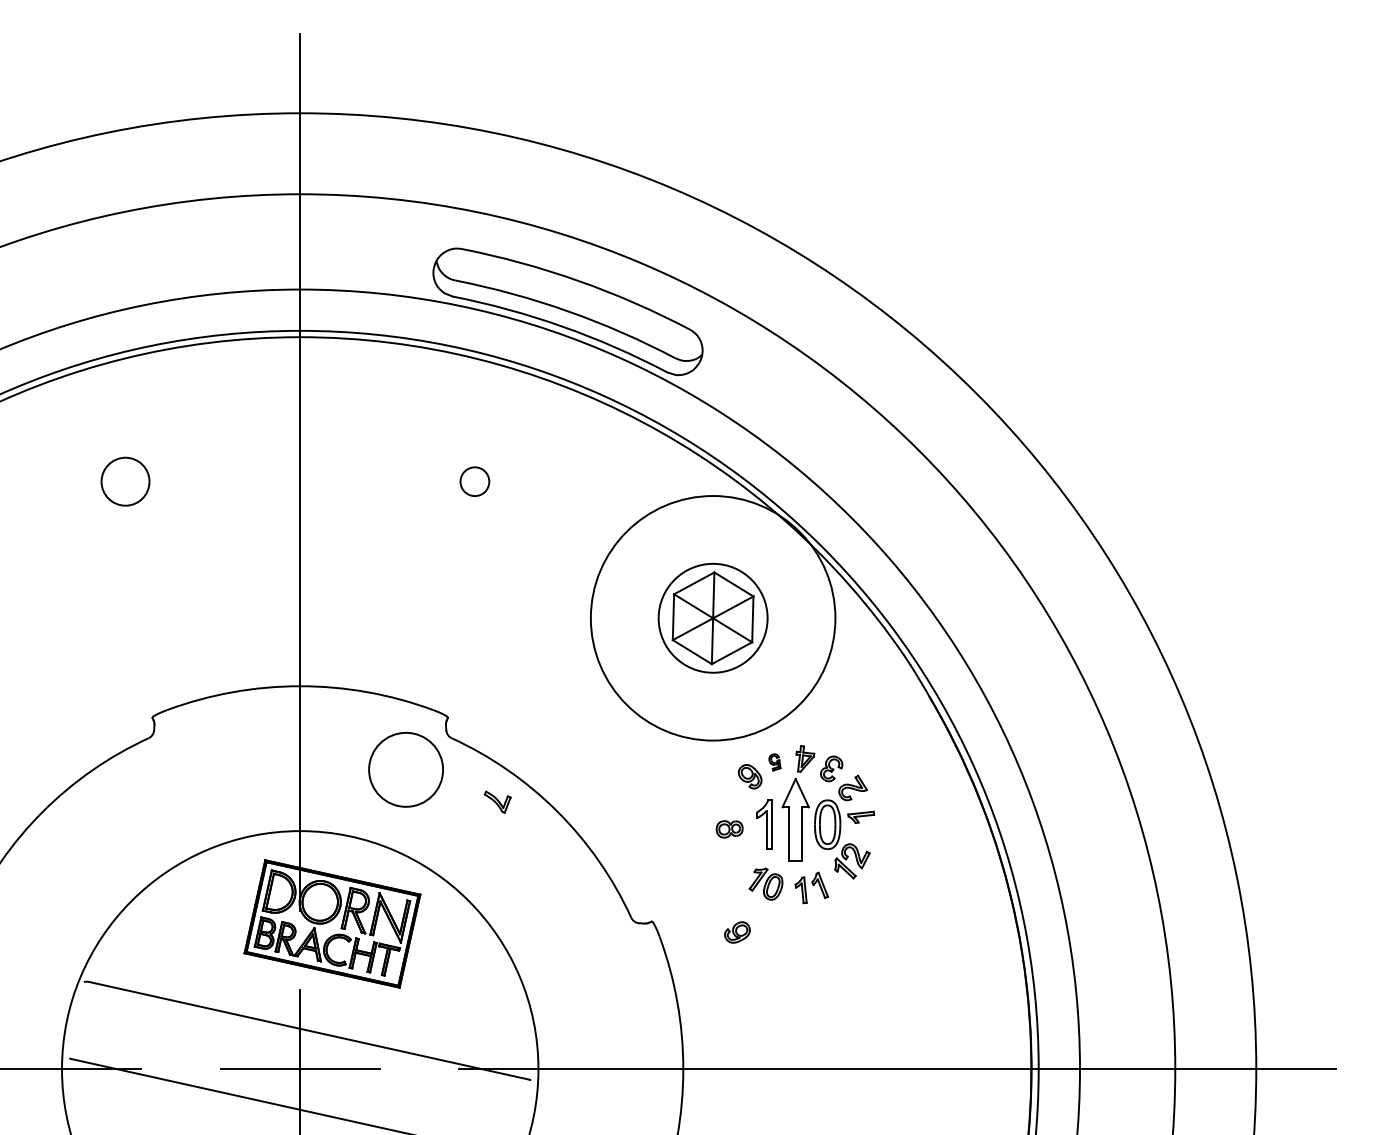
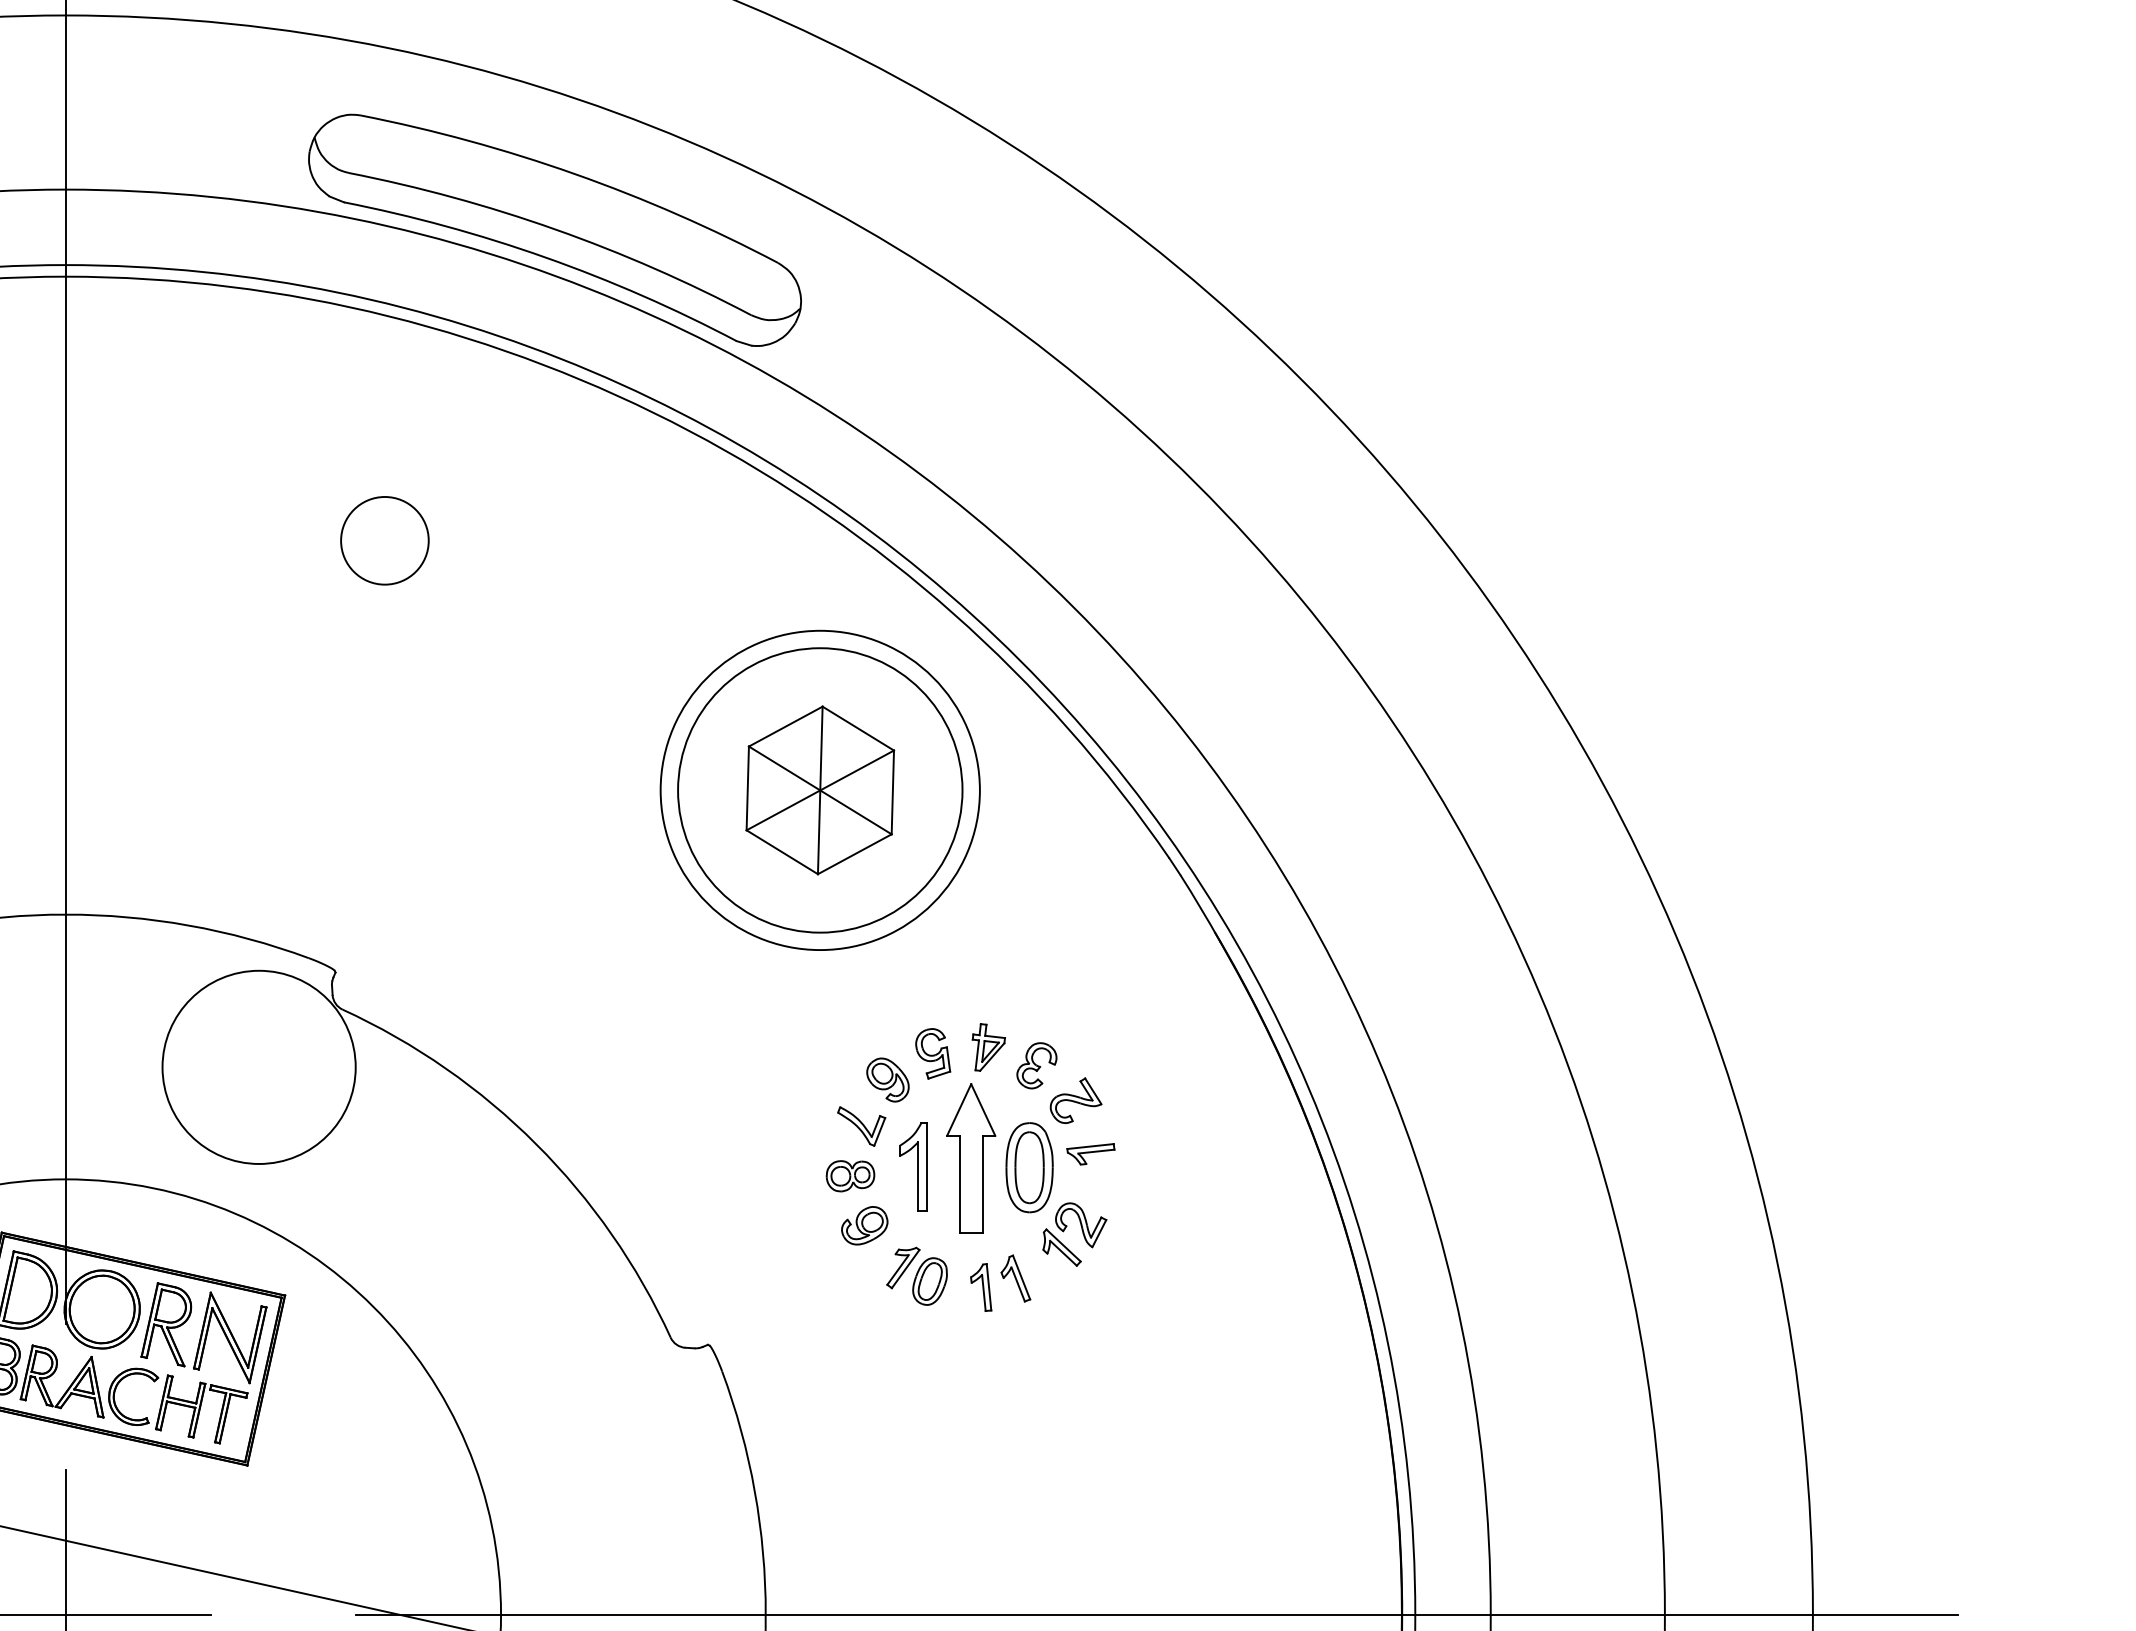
circle: (474, 481) -> (384, 540), size x1.67
circle: (712, 617) -> (819, 788), size x0.71
circle: (712, 618) -> (819, 790), size x1.43
part: (774, 762) -> (932, 1053), size x1.67
circle: (405, 769) -> (258, 1066), size x1.43
part: (497, 801) -> (861, 1125), moved
part: (737, 932) -> (864, 1225), moved

